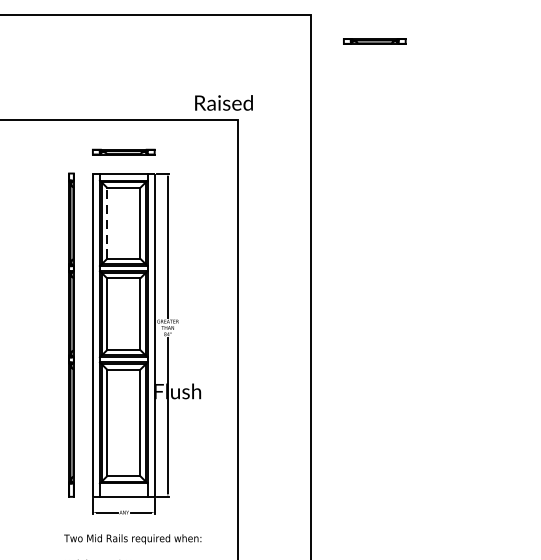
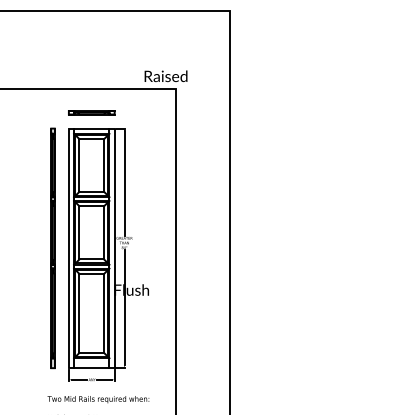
part: (374, 41) -> (277, 30), removed
line: (107, 223) -> (79, 165), dashed -> solid

